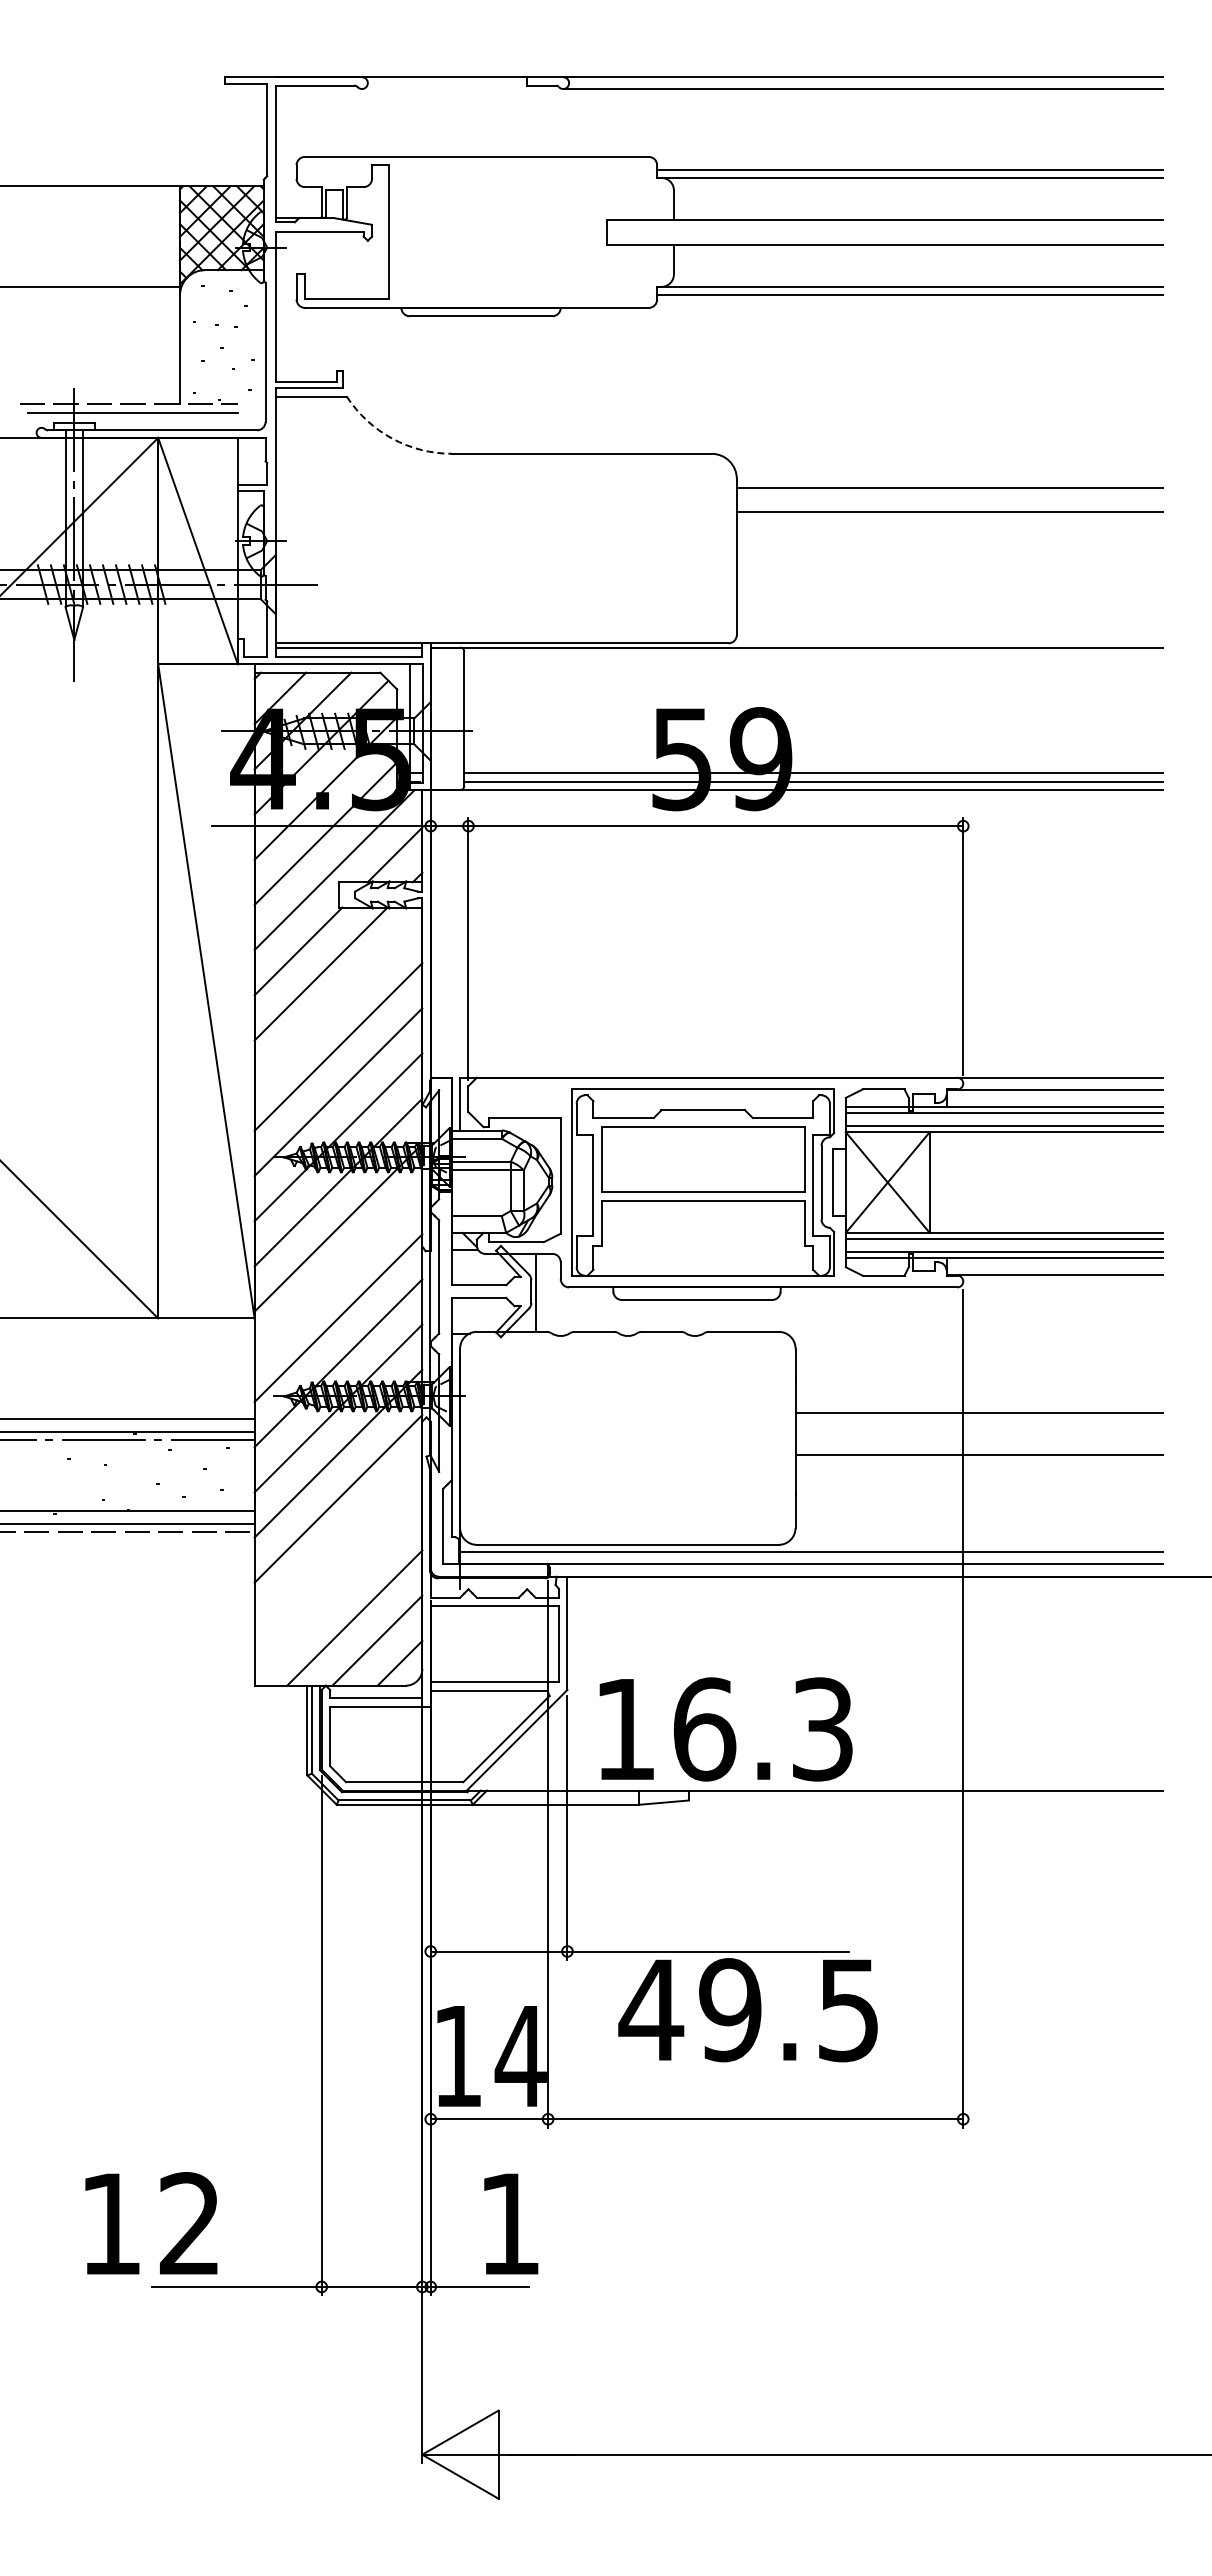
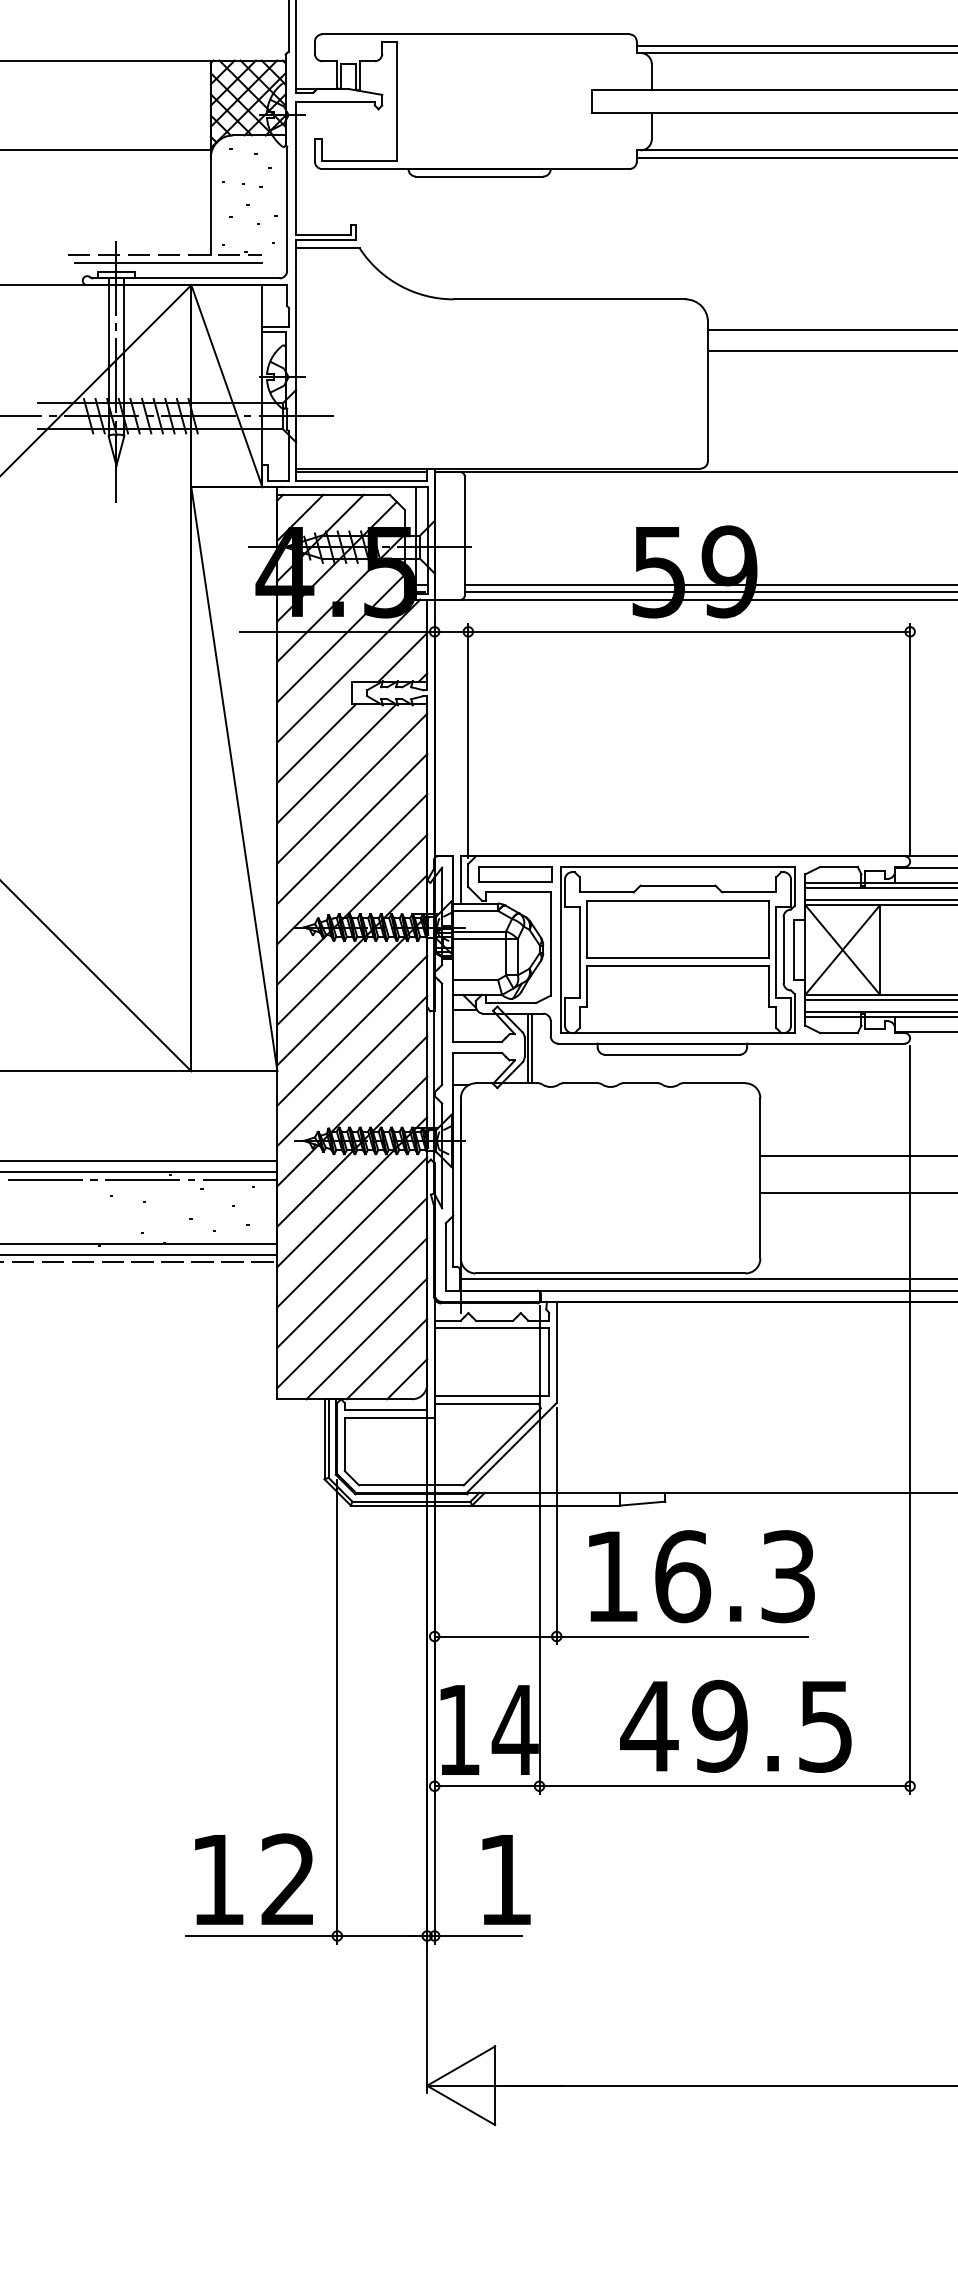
arc: (392, 438) -> (400, 285), dashed -> solid
line: (338, 1001) -> (352, 788), added
part: (520, 1097) -> (514, 874), added
line: (338, 1272) -> (352, 1030), added
line: (539, 1292) -> (531, 1048), added
line: (338, 1543) -> (352, 1272), added
line: (338, 1589) -> (352, 1313), added
text: (725, 1729) -> (701, 1576), moved
text: (747, 2010) -> (735, 1726), moved
text: (151, 2223) -> (254, 1879), moved

